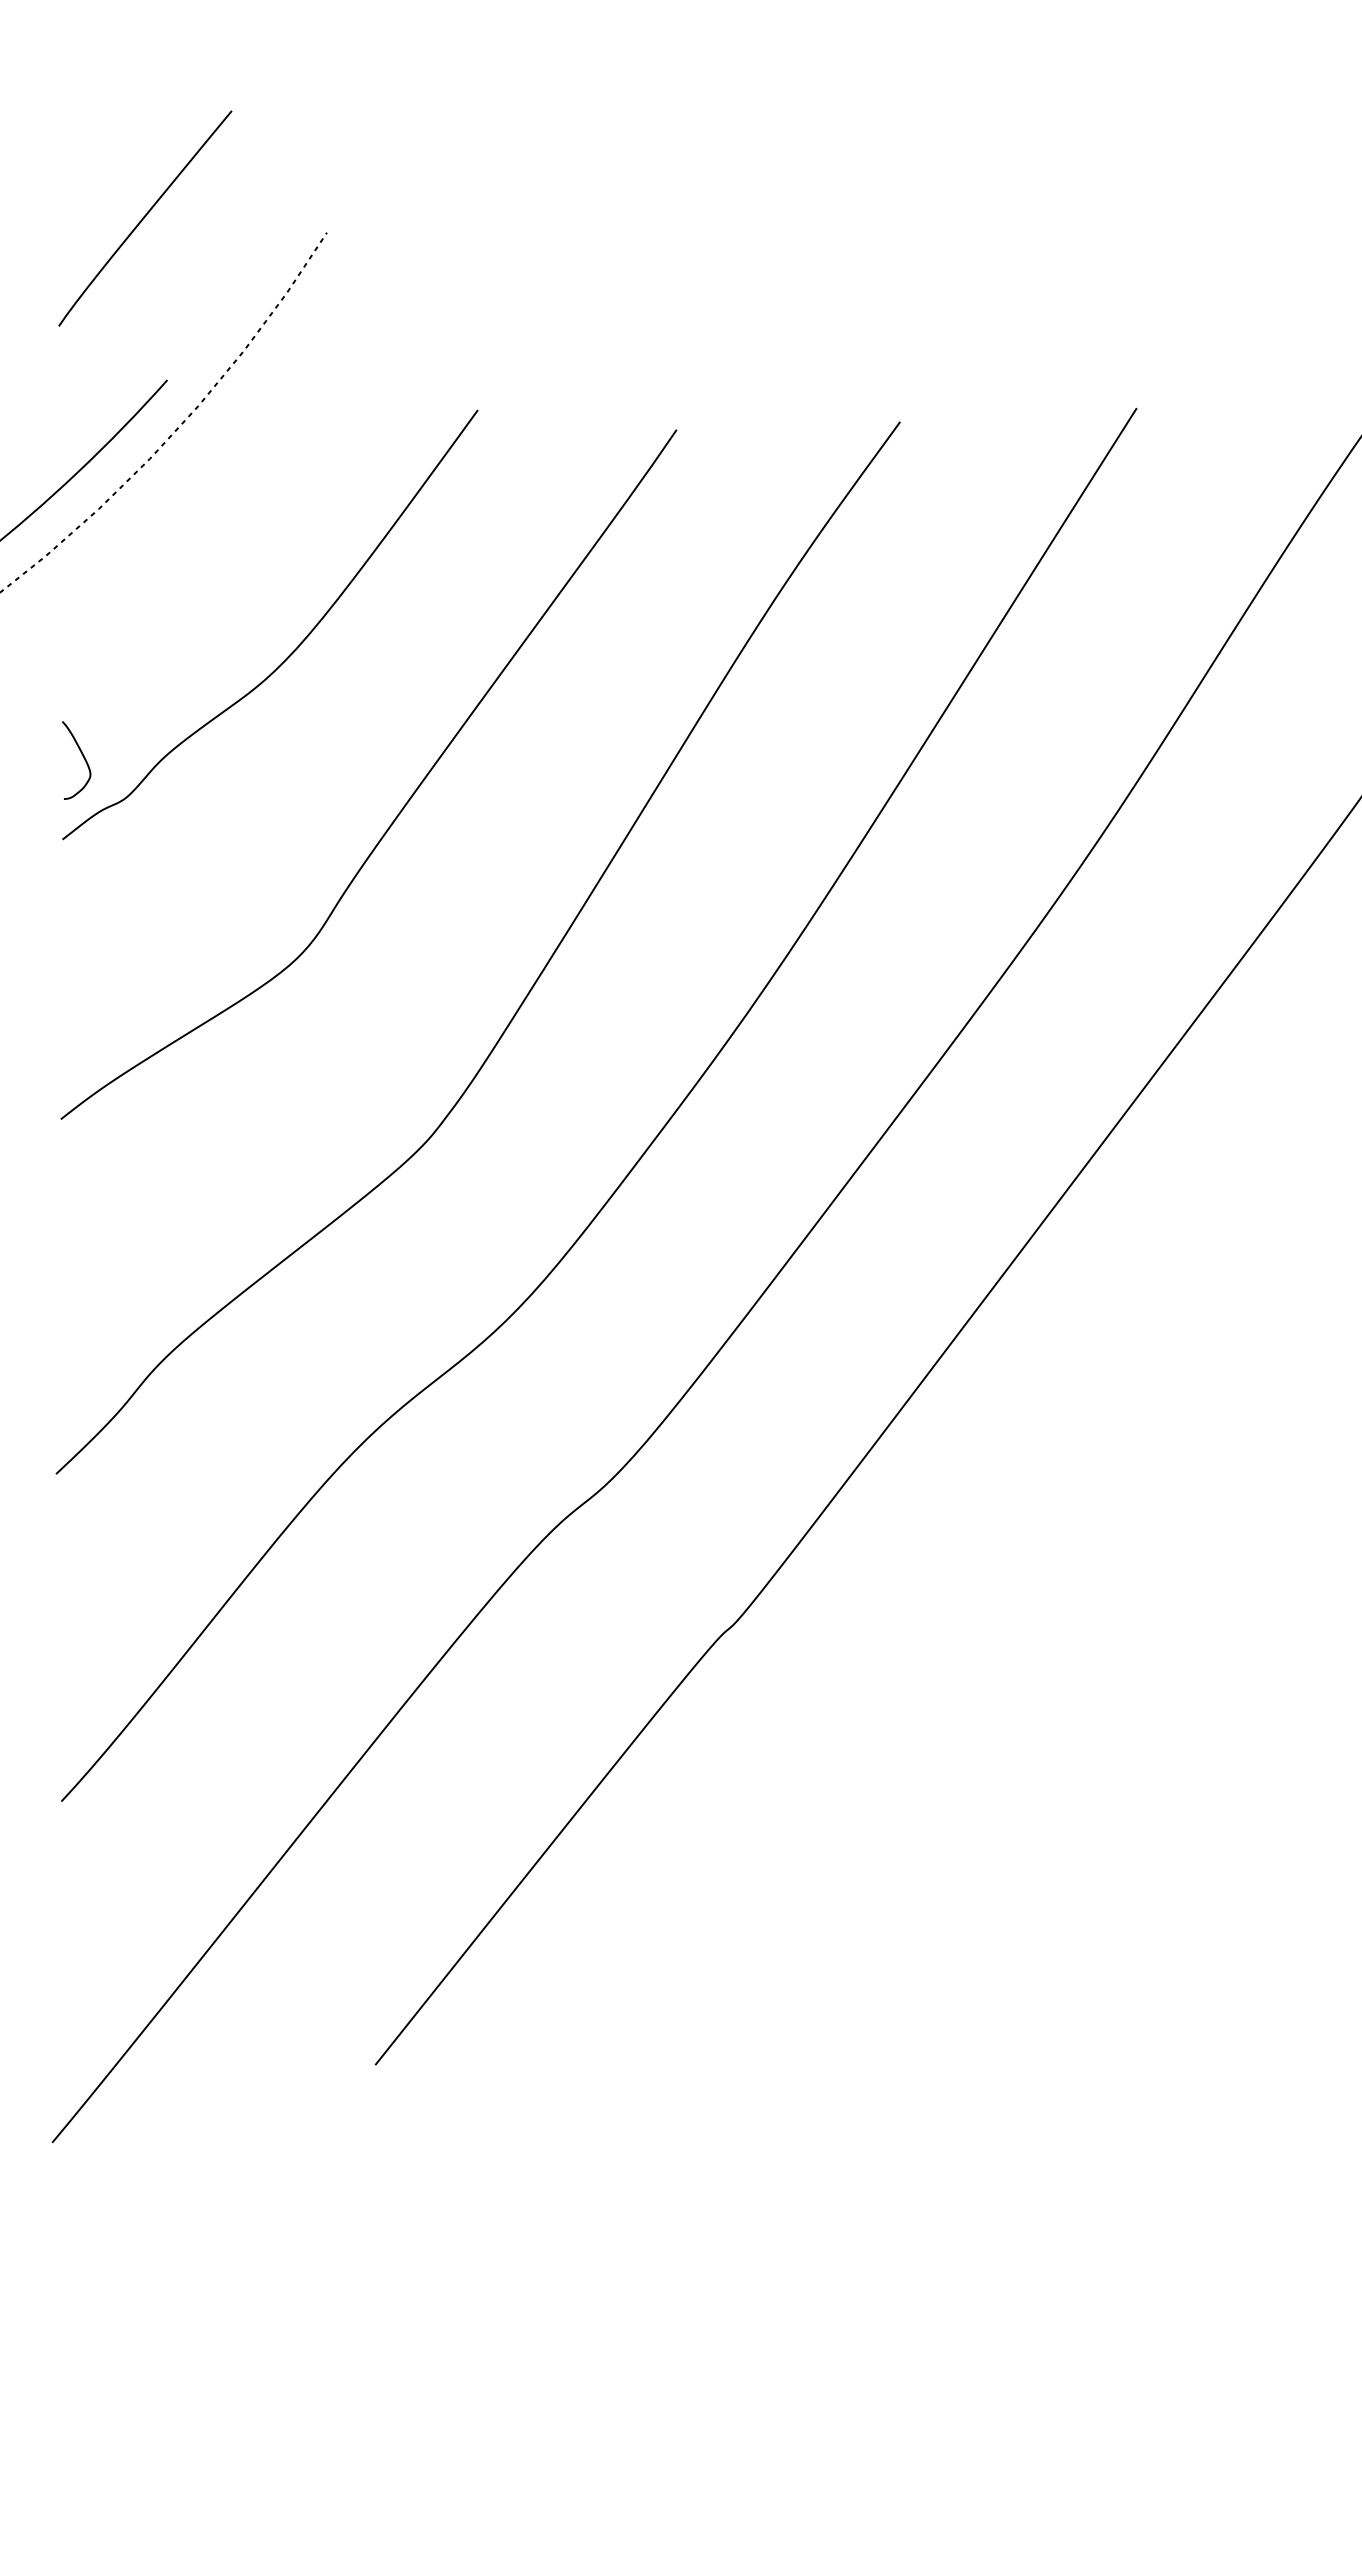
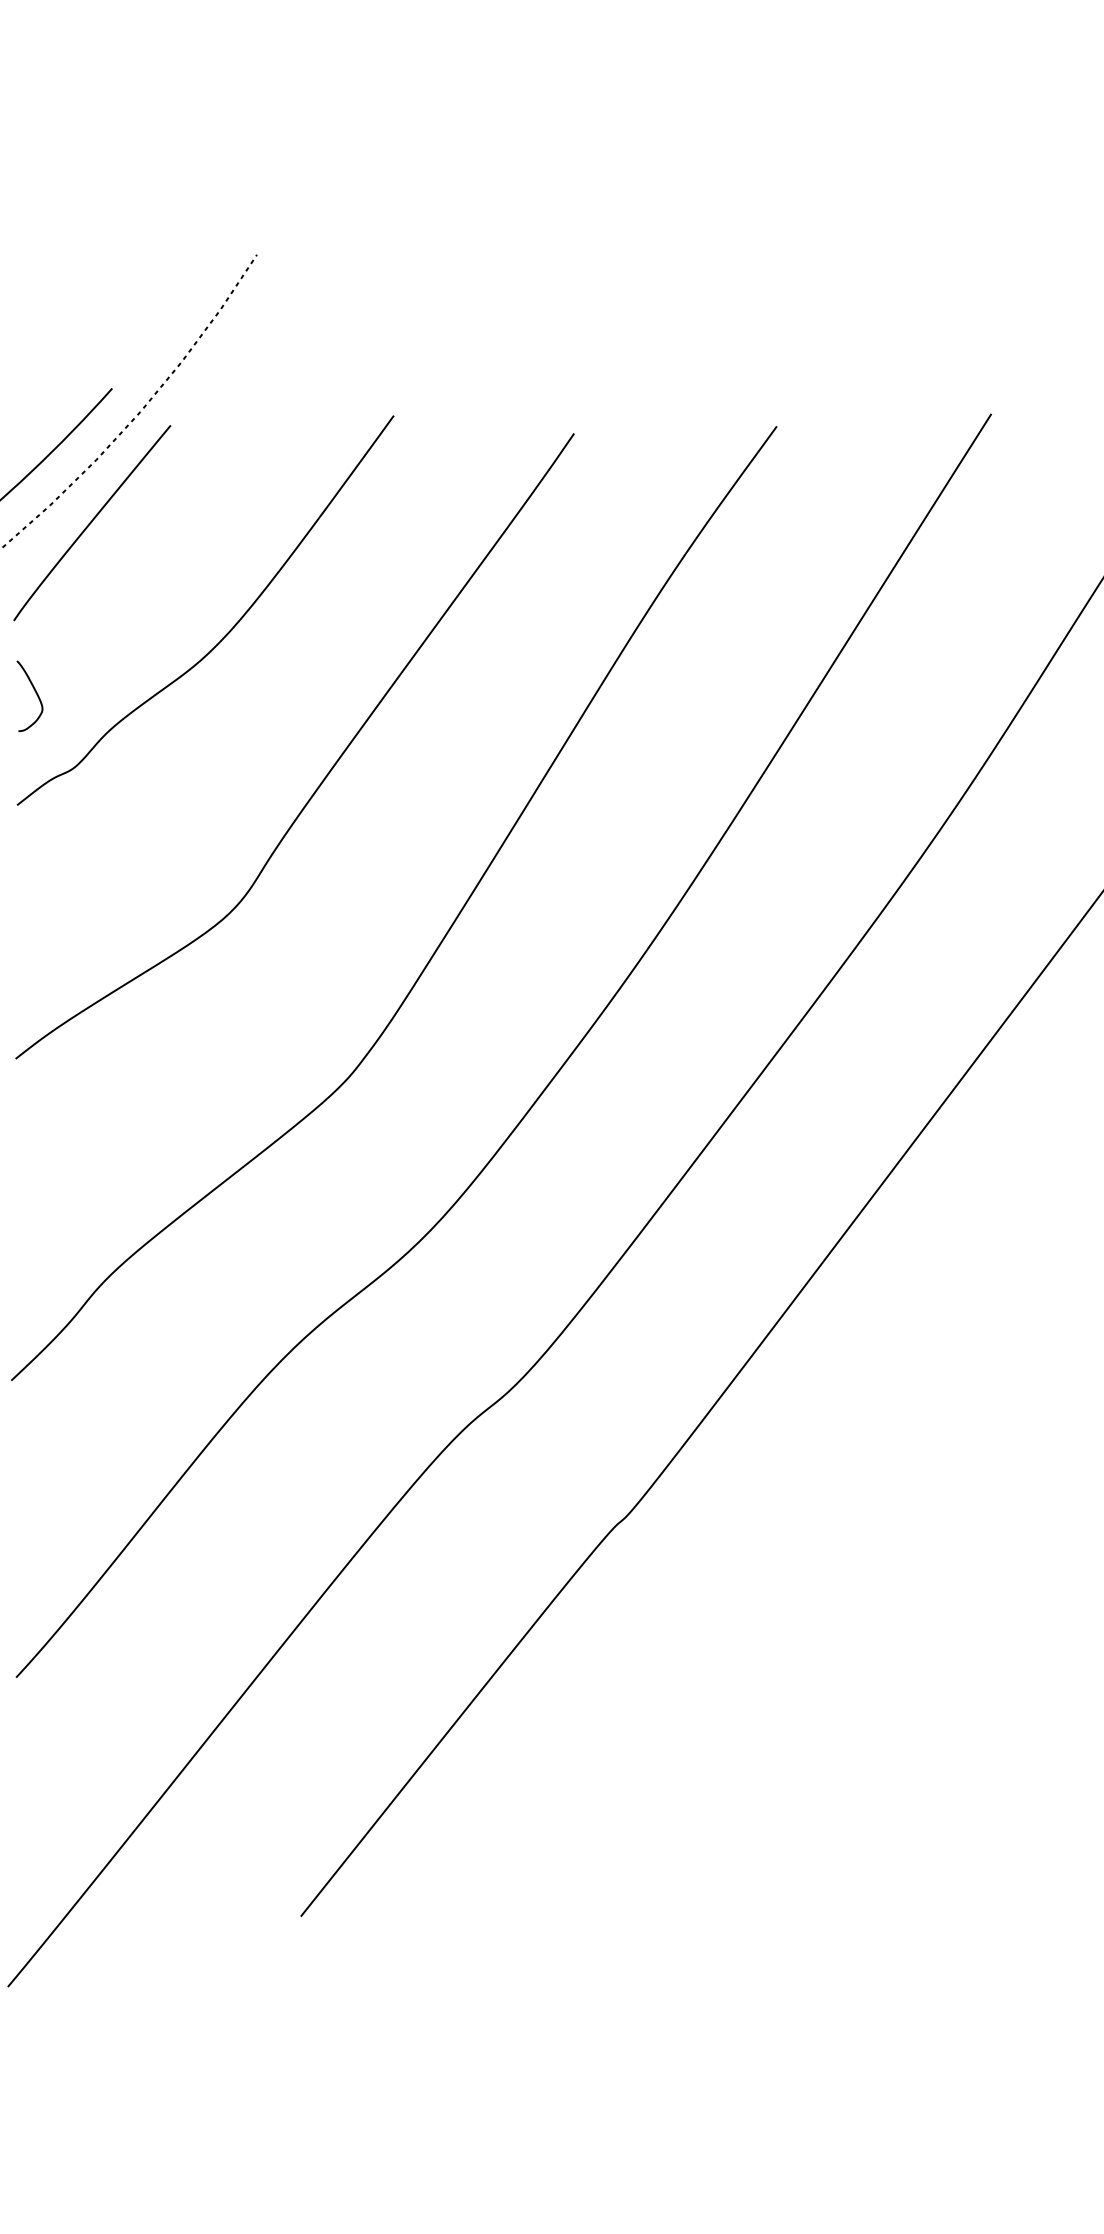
curve: (145, 217) -> (92, 522), moved
curve: (82, 756) -> (35, 692), moved

